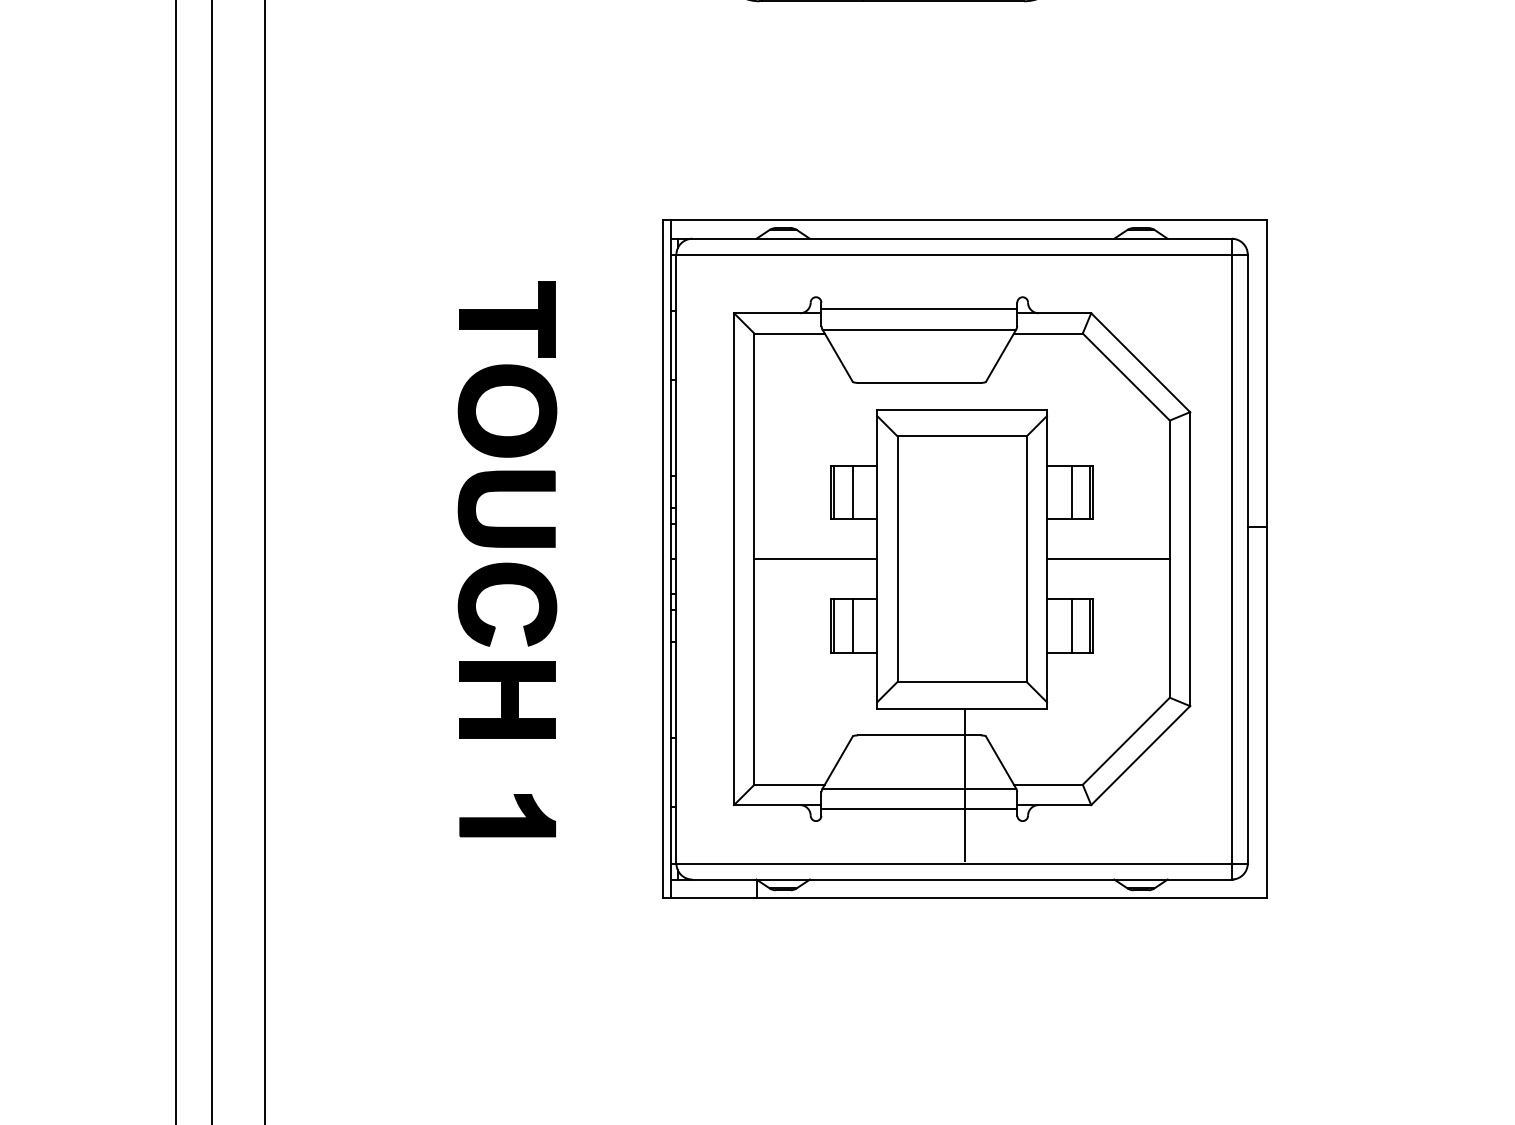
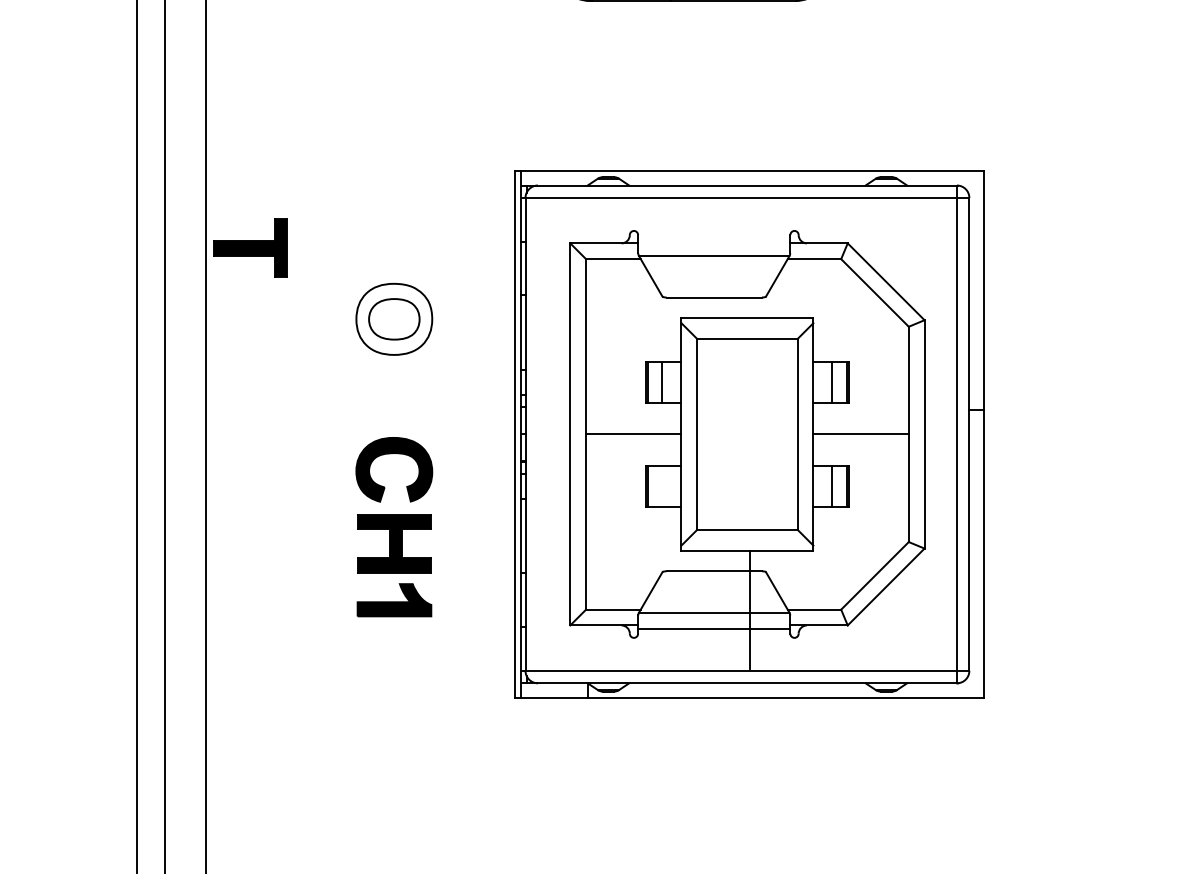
line: (919, 309) -> (714, 240), removed
part: (507, 319) -> (250, 248), moved
fill: (507, 410) -> (394, 318), removed
part: (506, 491) -> (393, 381), removed
line: (852, 625) -> (662, 485), removed
part: (507, 815) -> (394, 600), moved

